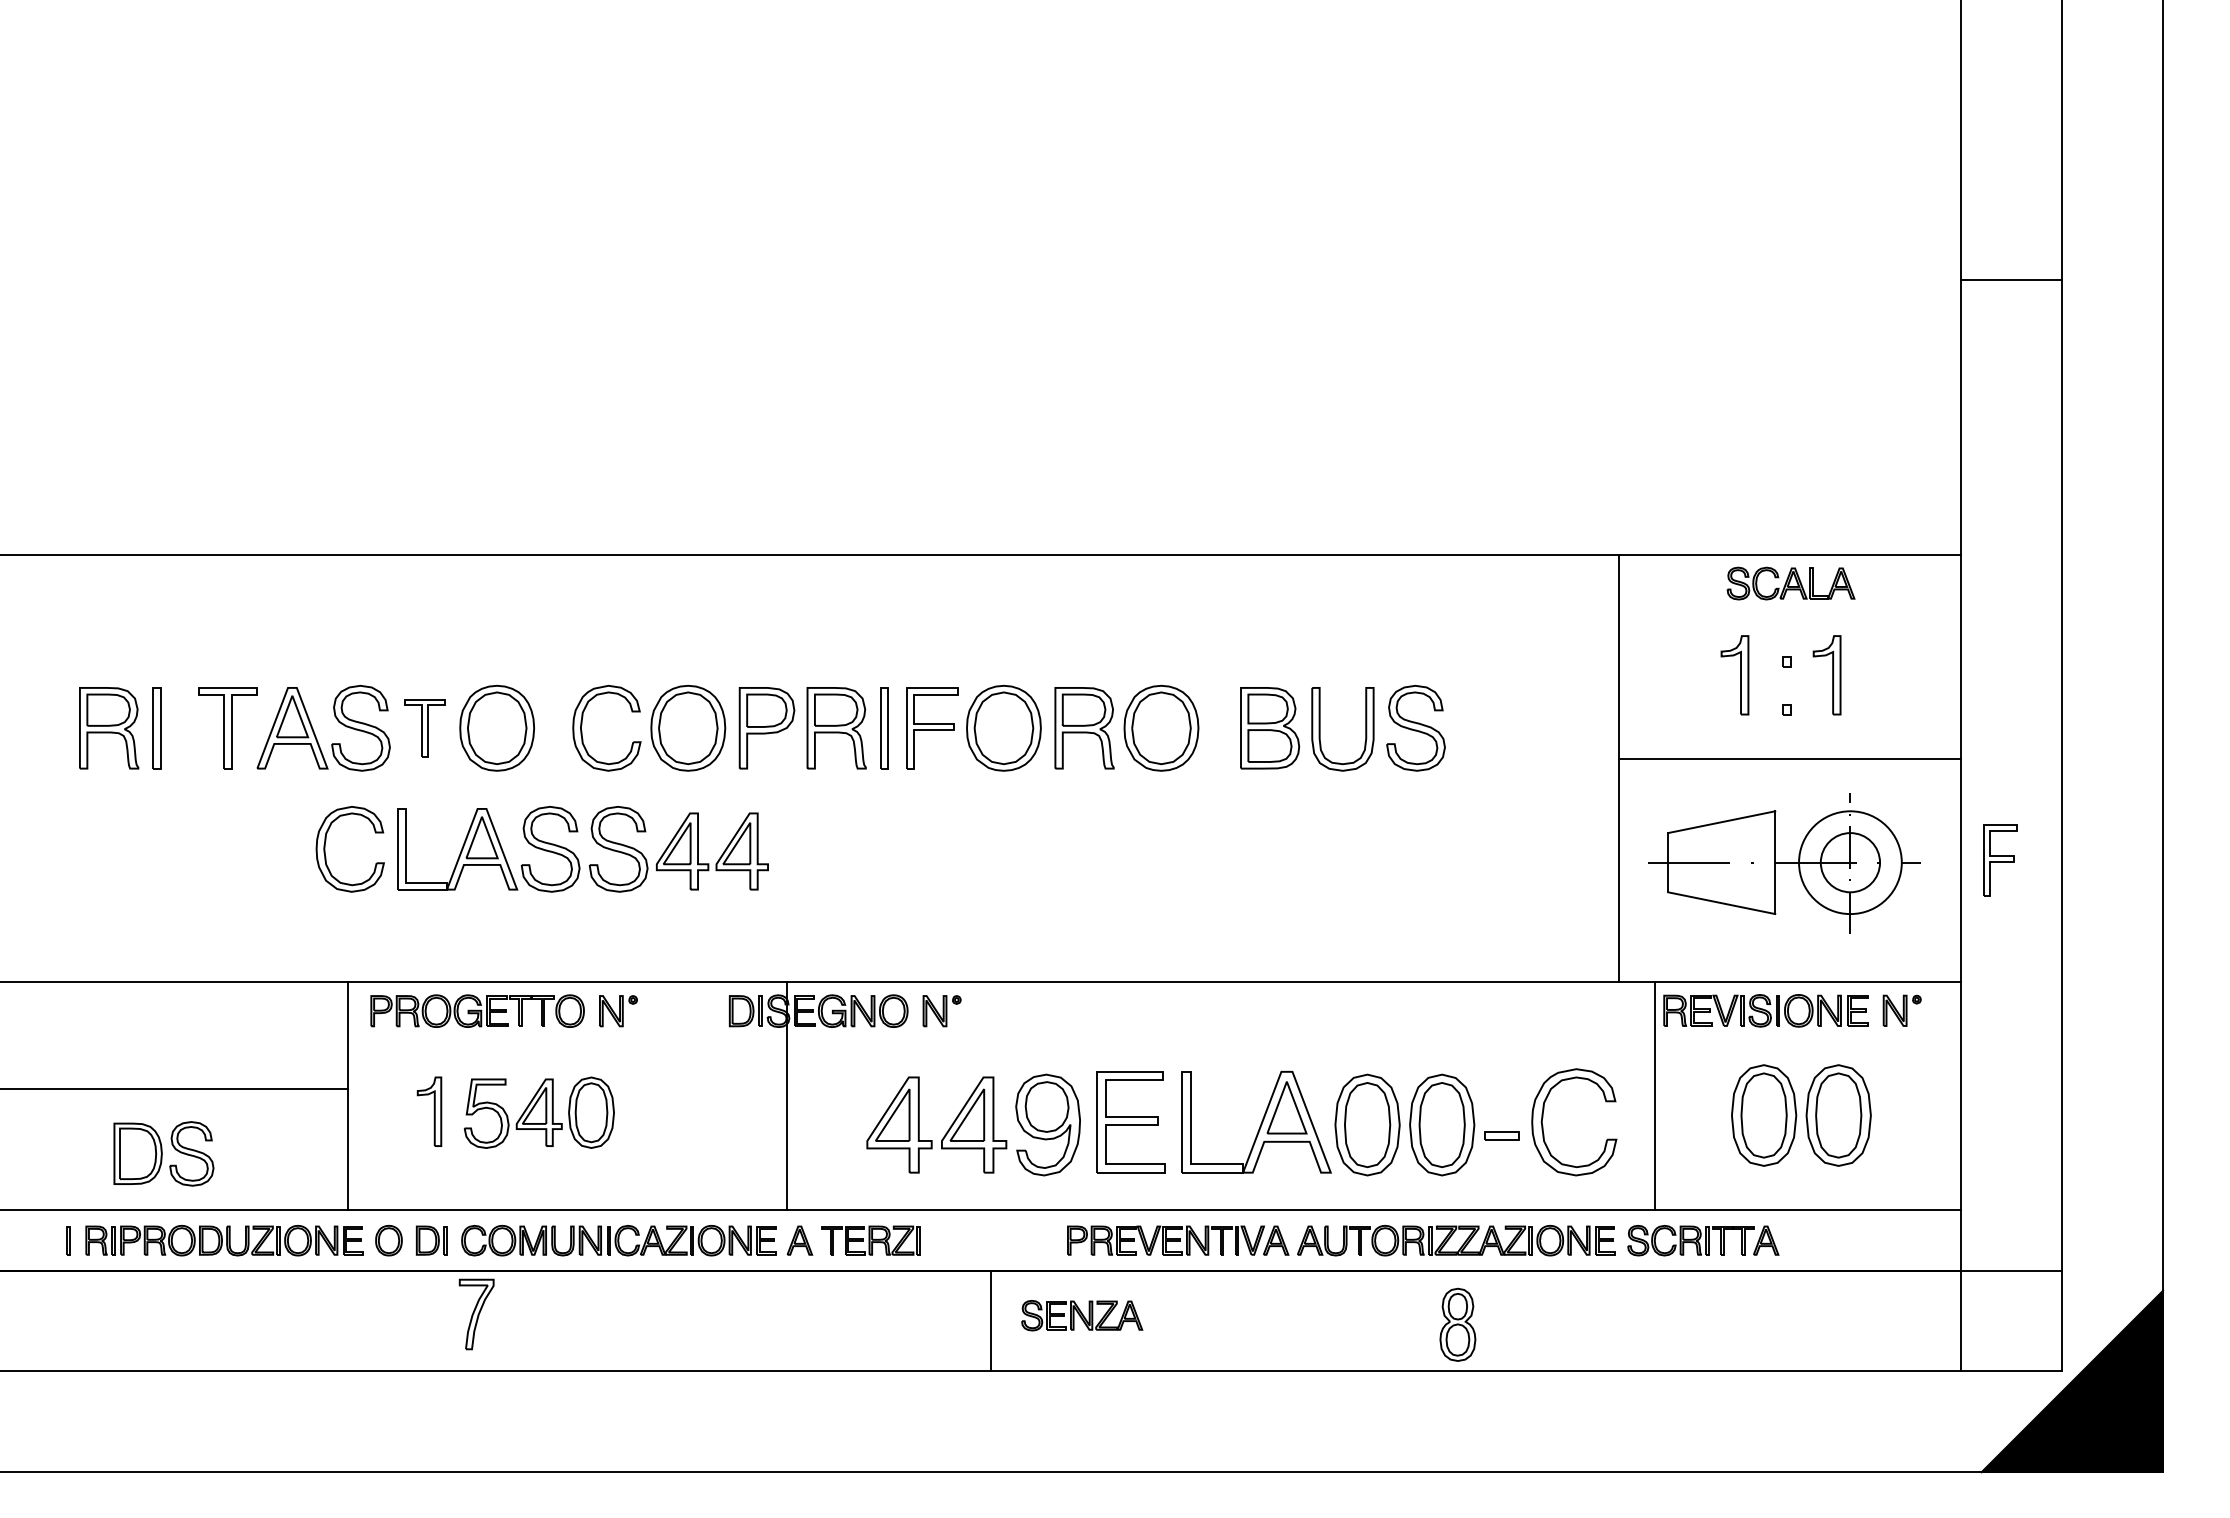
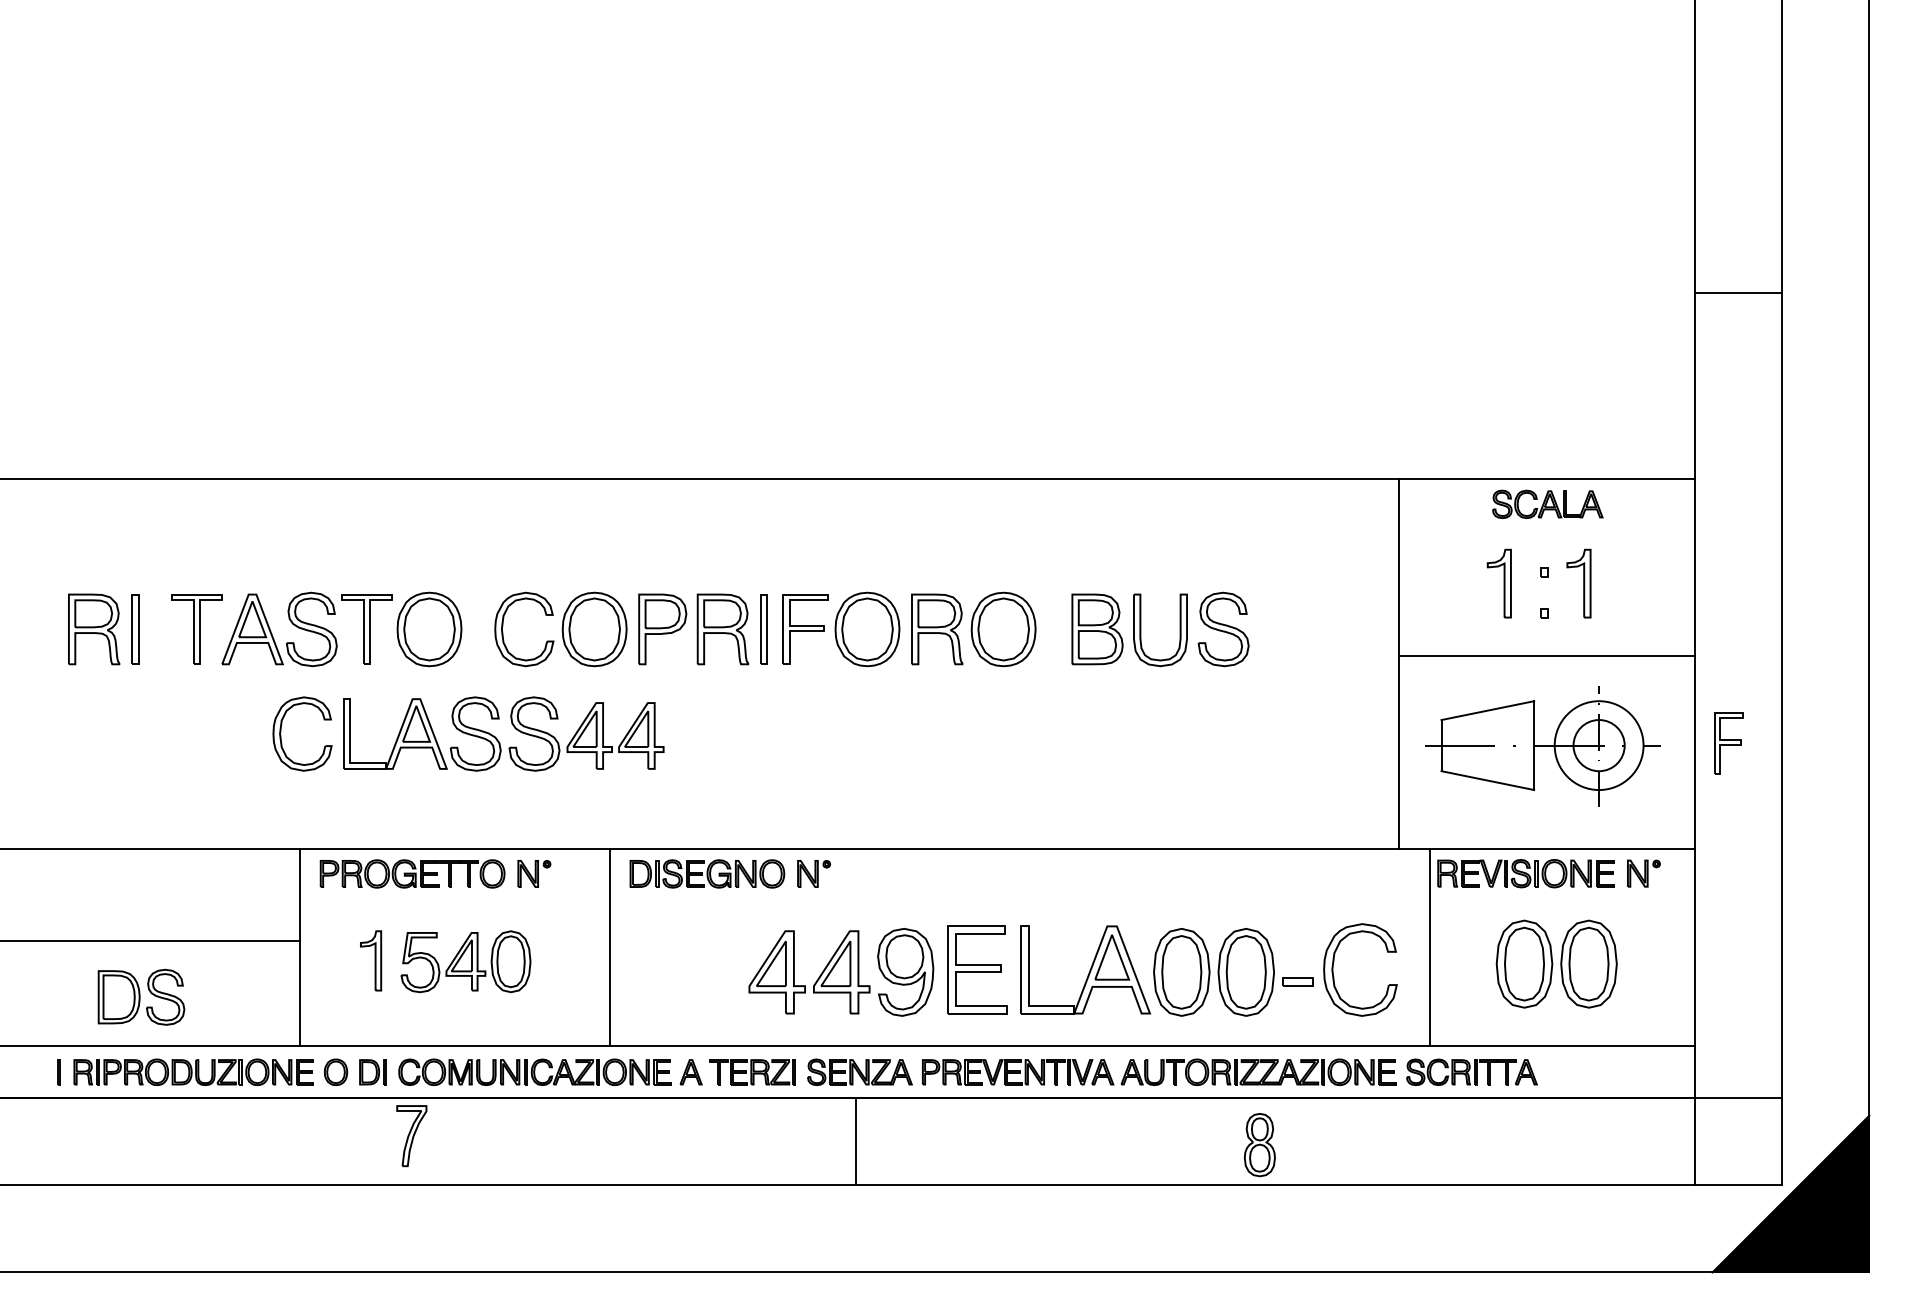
line: (2011, 280) -> (1738, 293), moved
part: (424, 728) -> (366, 629), size x1.43
line: (787, 1096) -> (610, 947), moved
part: (1082, 1315) -> (860, 1072), moved

